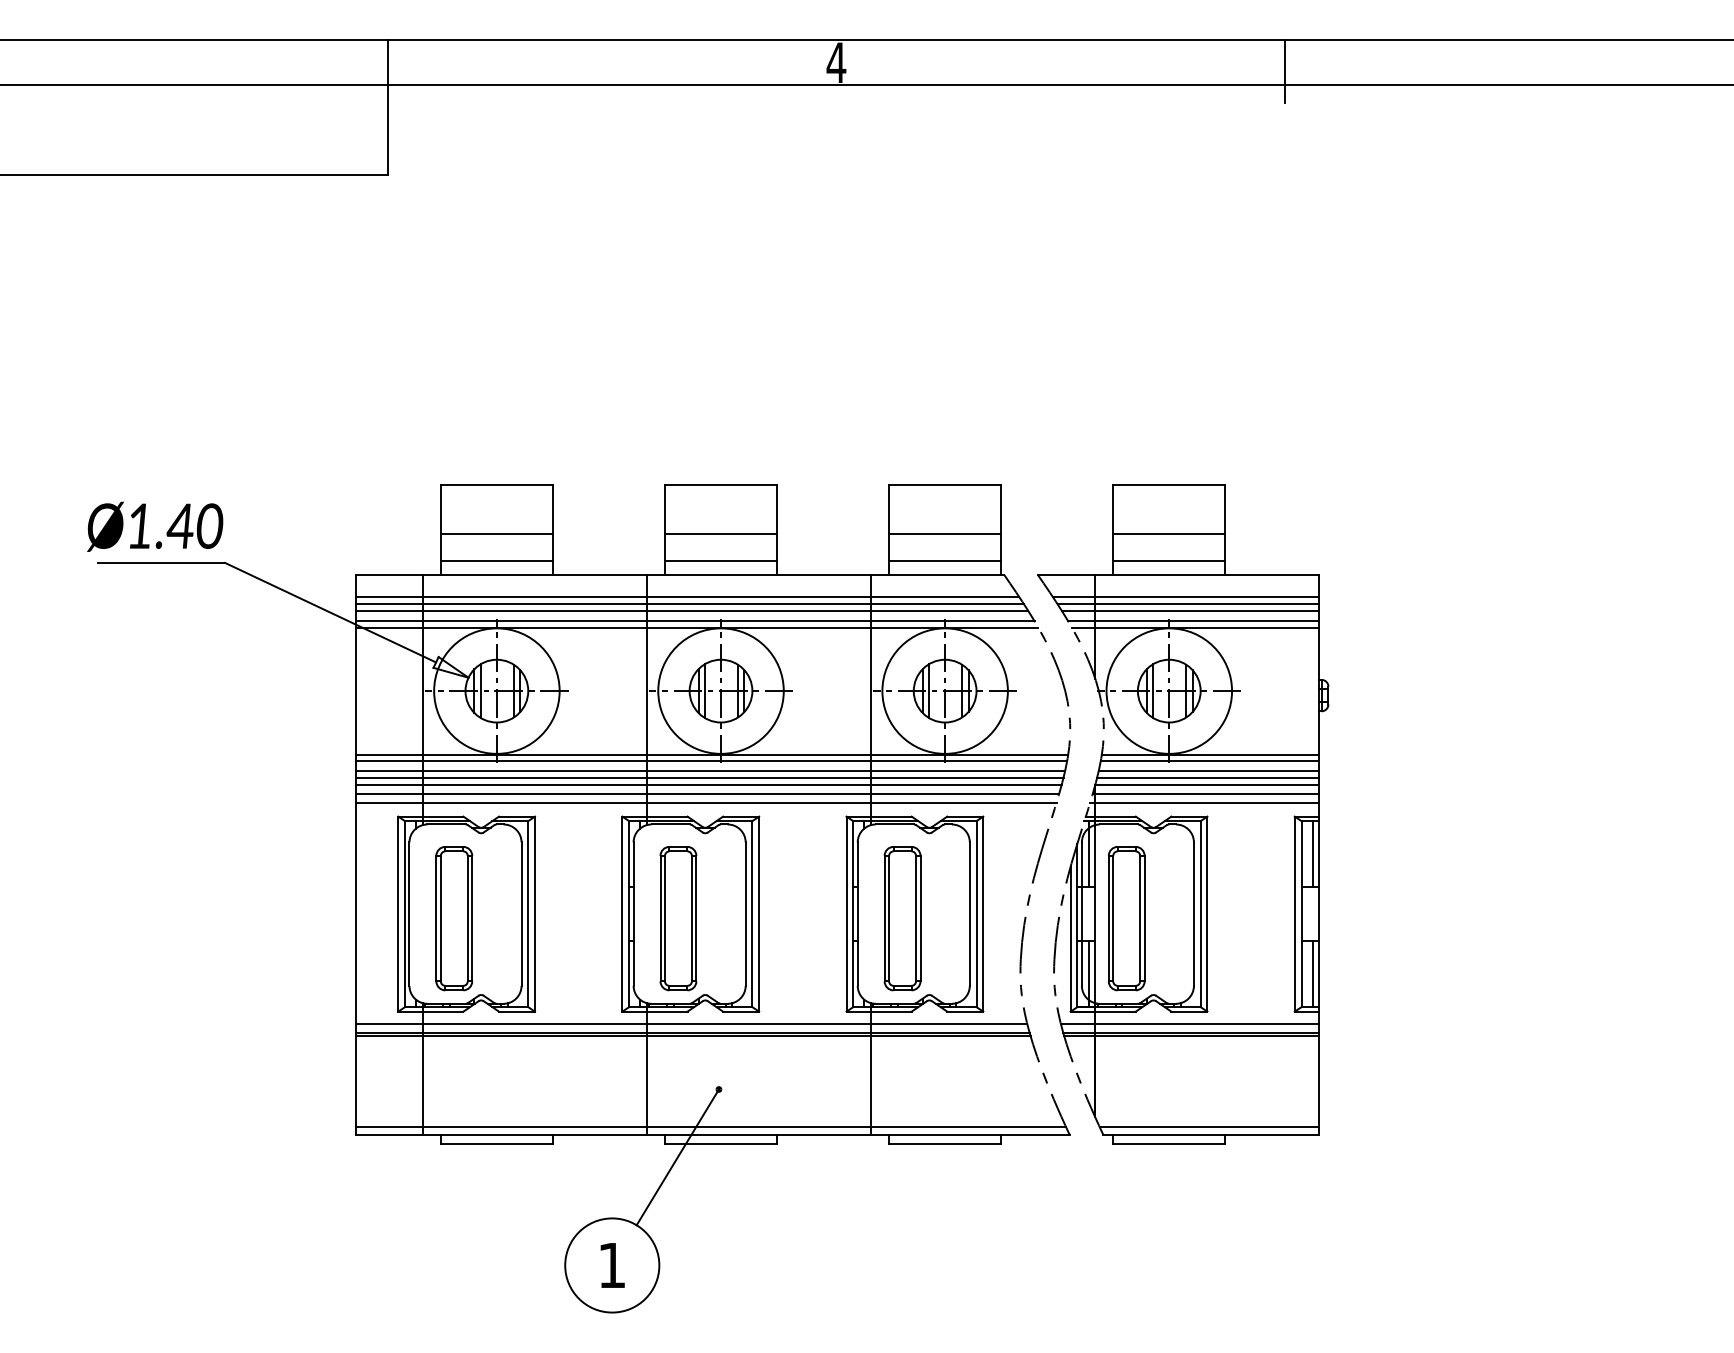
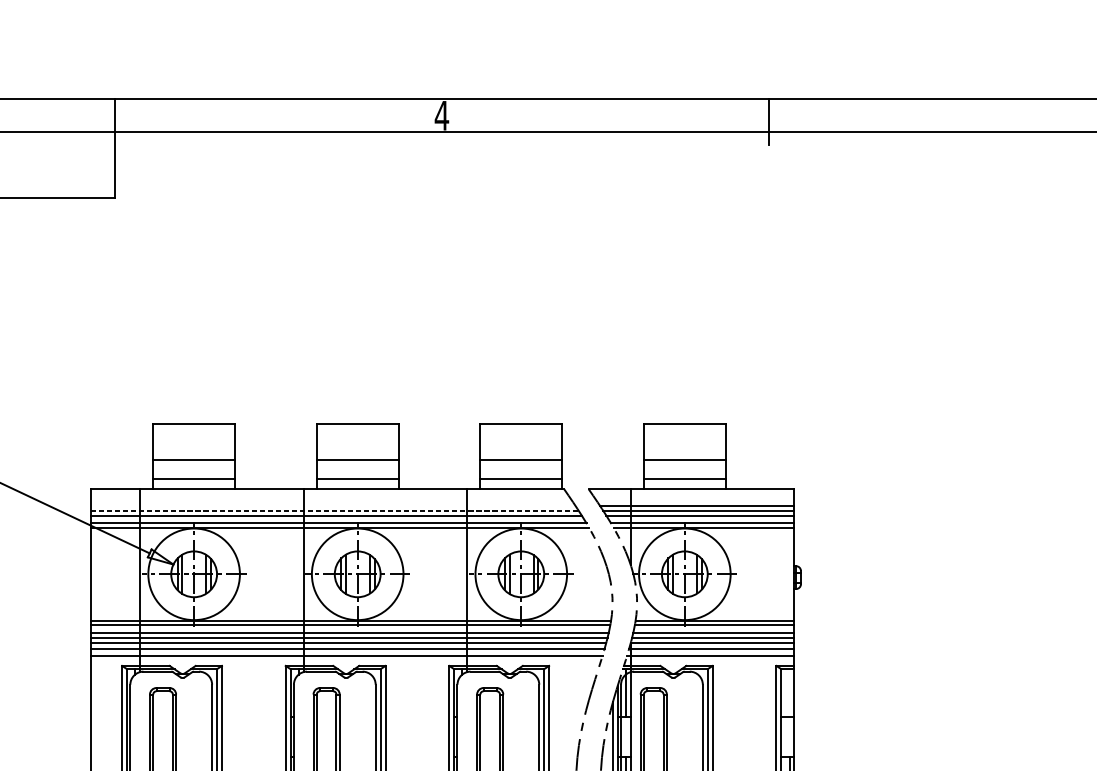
line: (687, 597) -> (333, 506), removed
line: (690, 604) -> (335, 511), solid -> dashed
line: (1312, 854) -> (789, 693), removed

